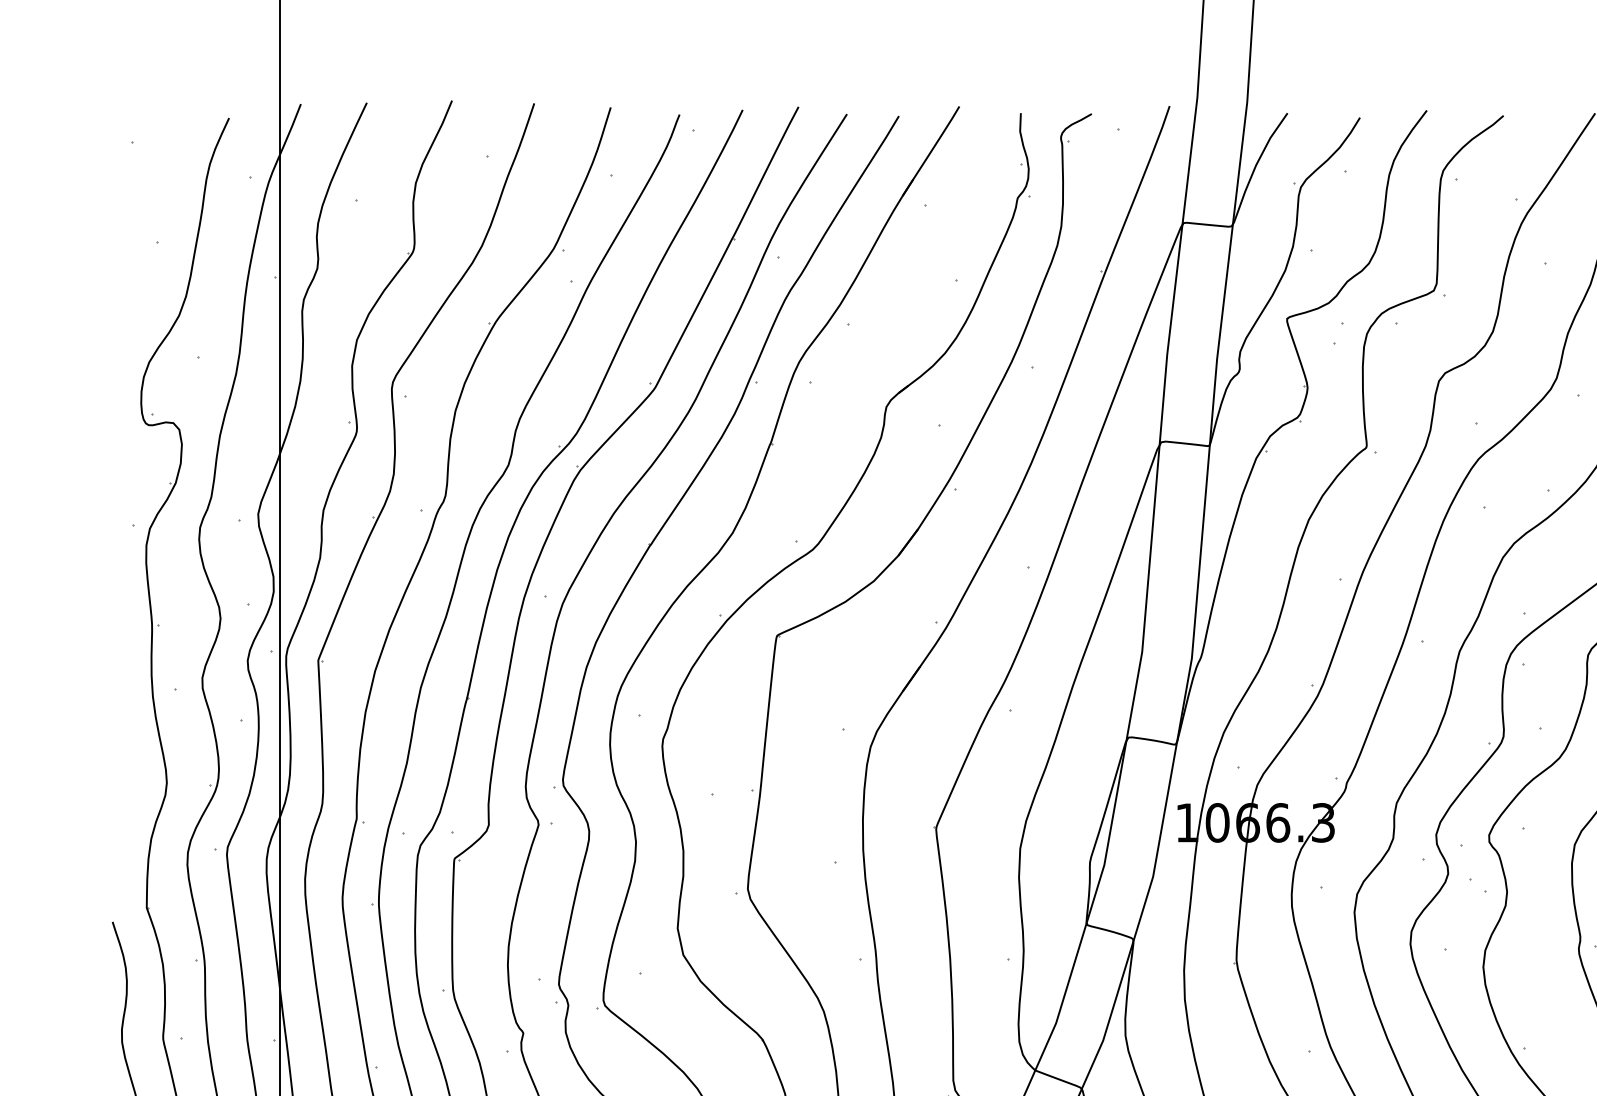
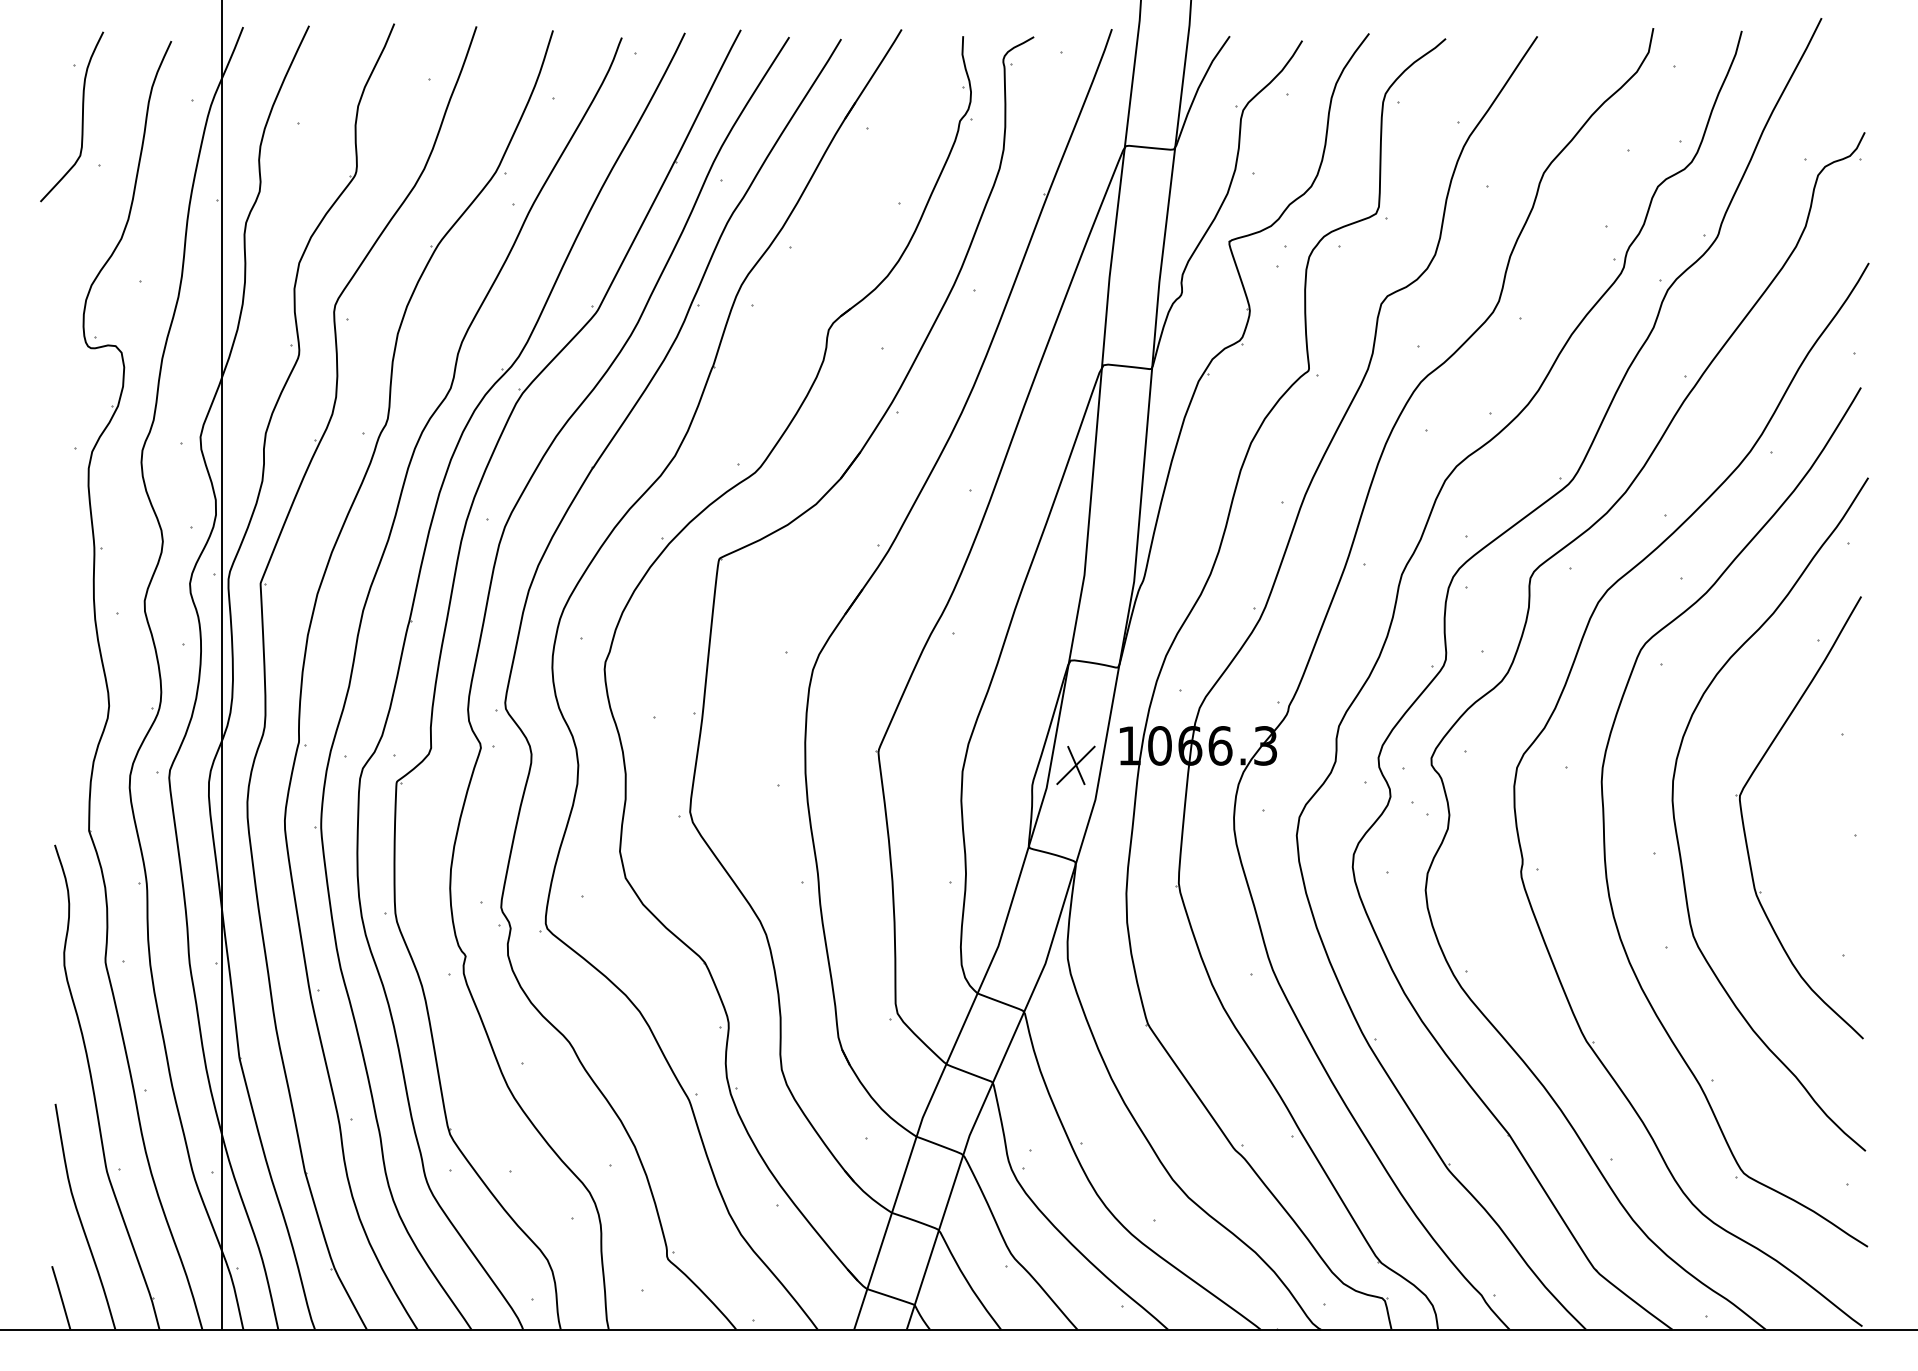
curve: (139, 196) -> (81, 119), added
part: (1133, 842) -> (1075, 765), added

